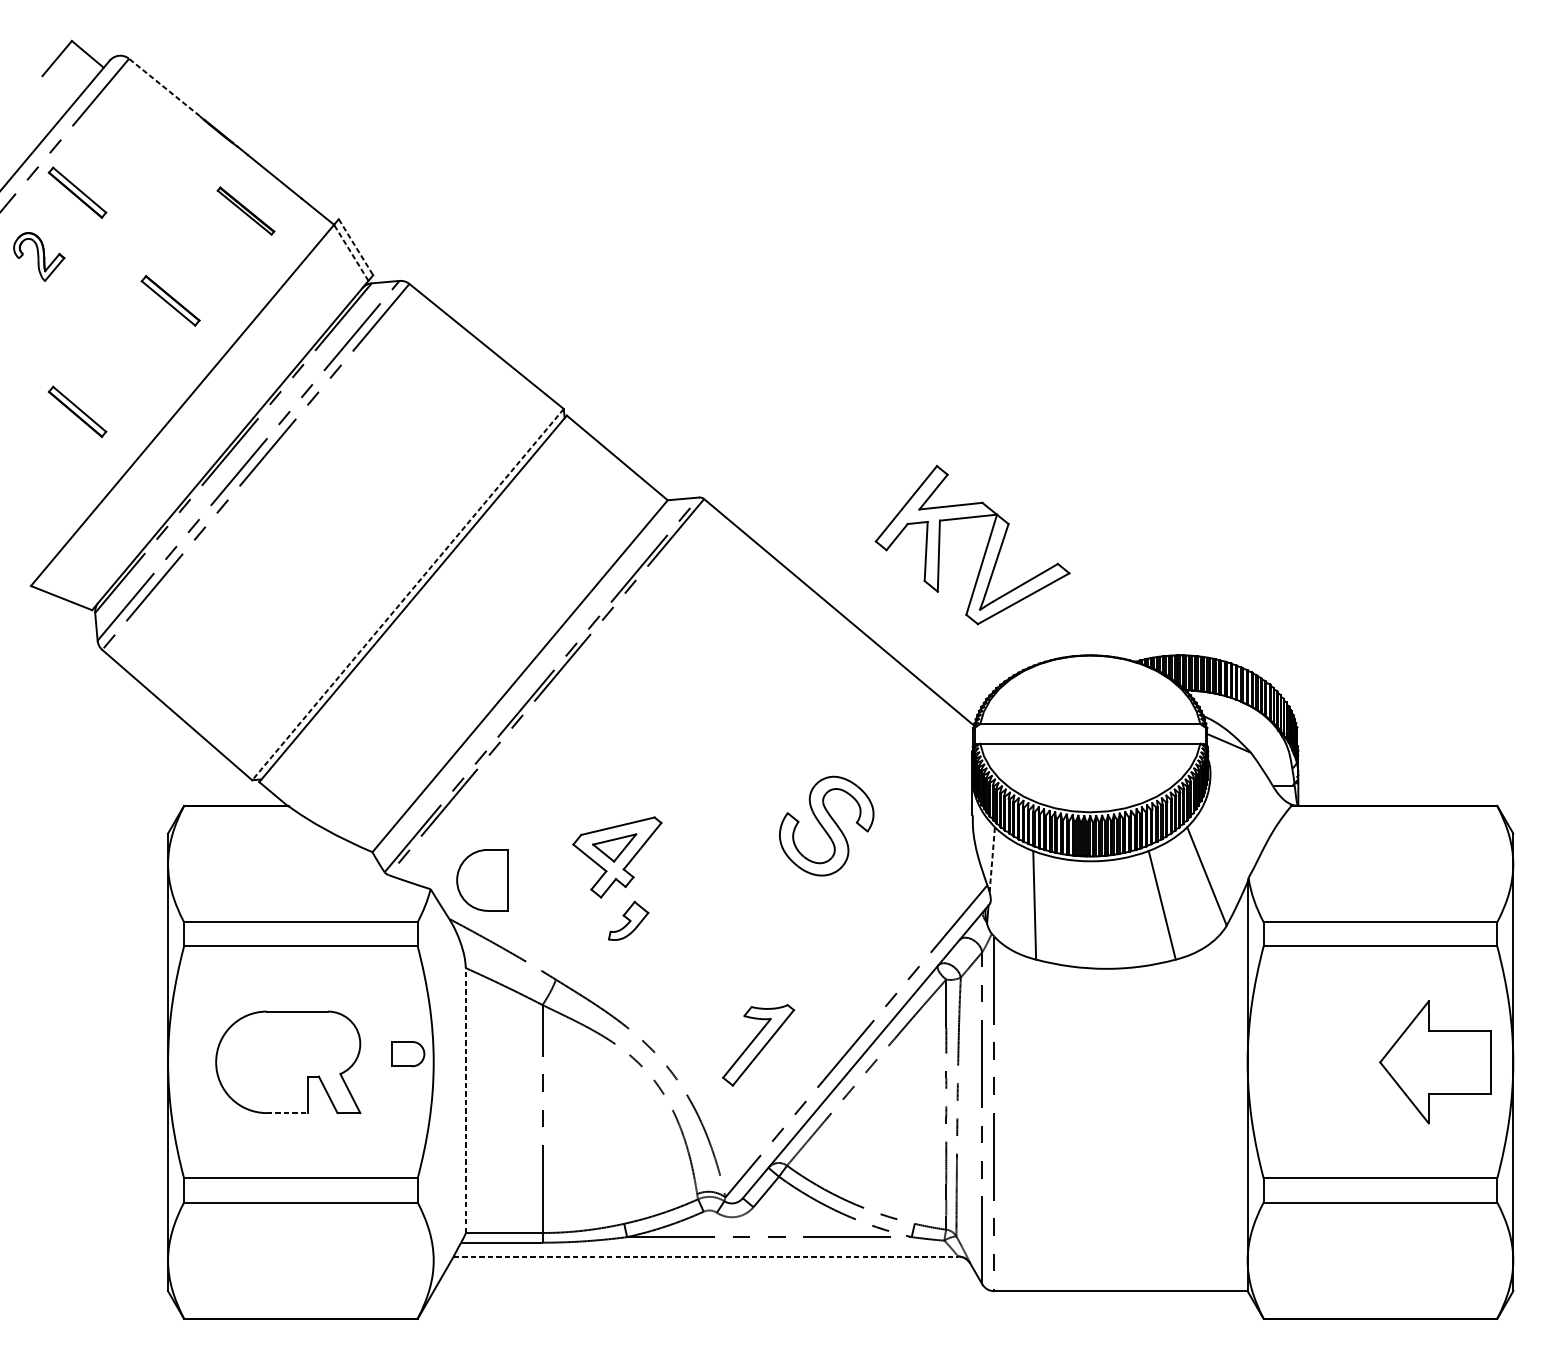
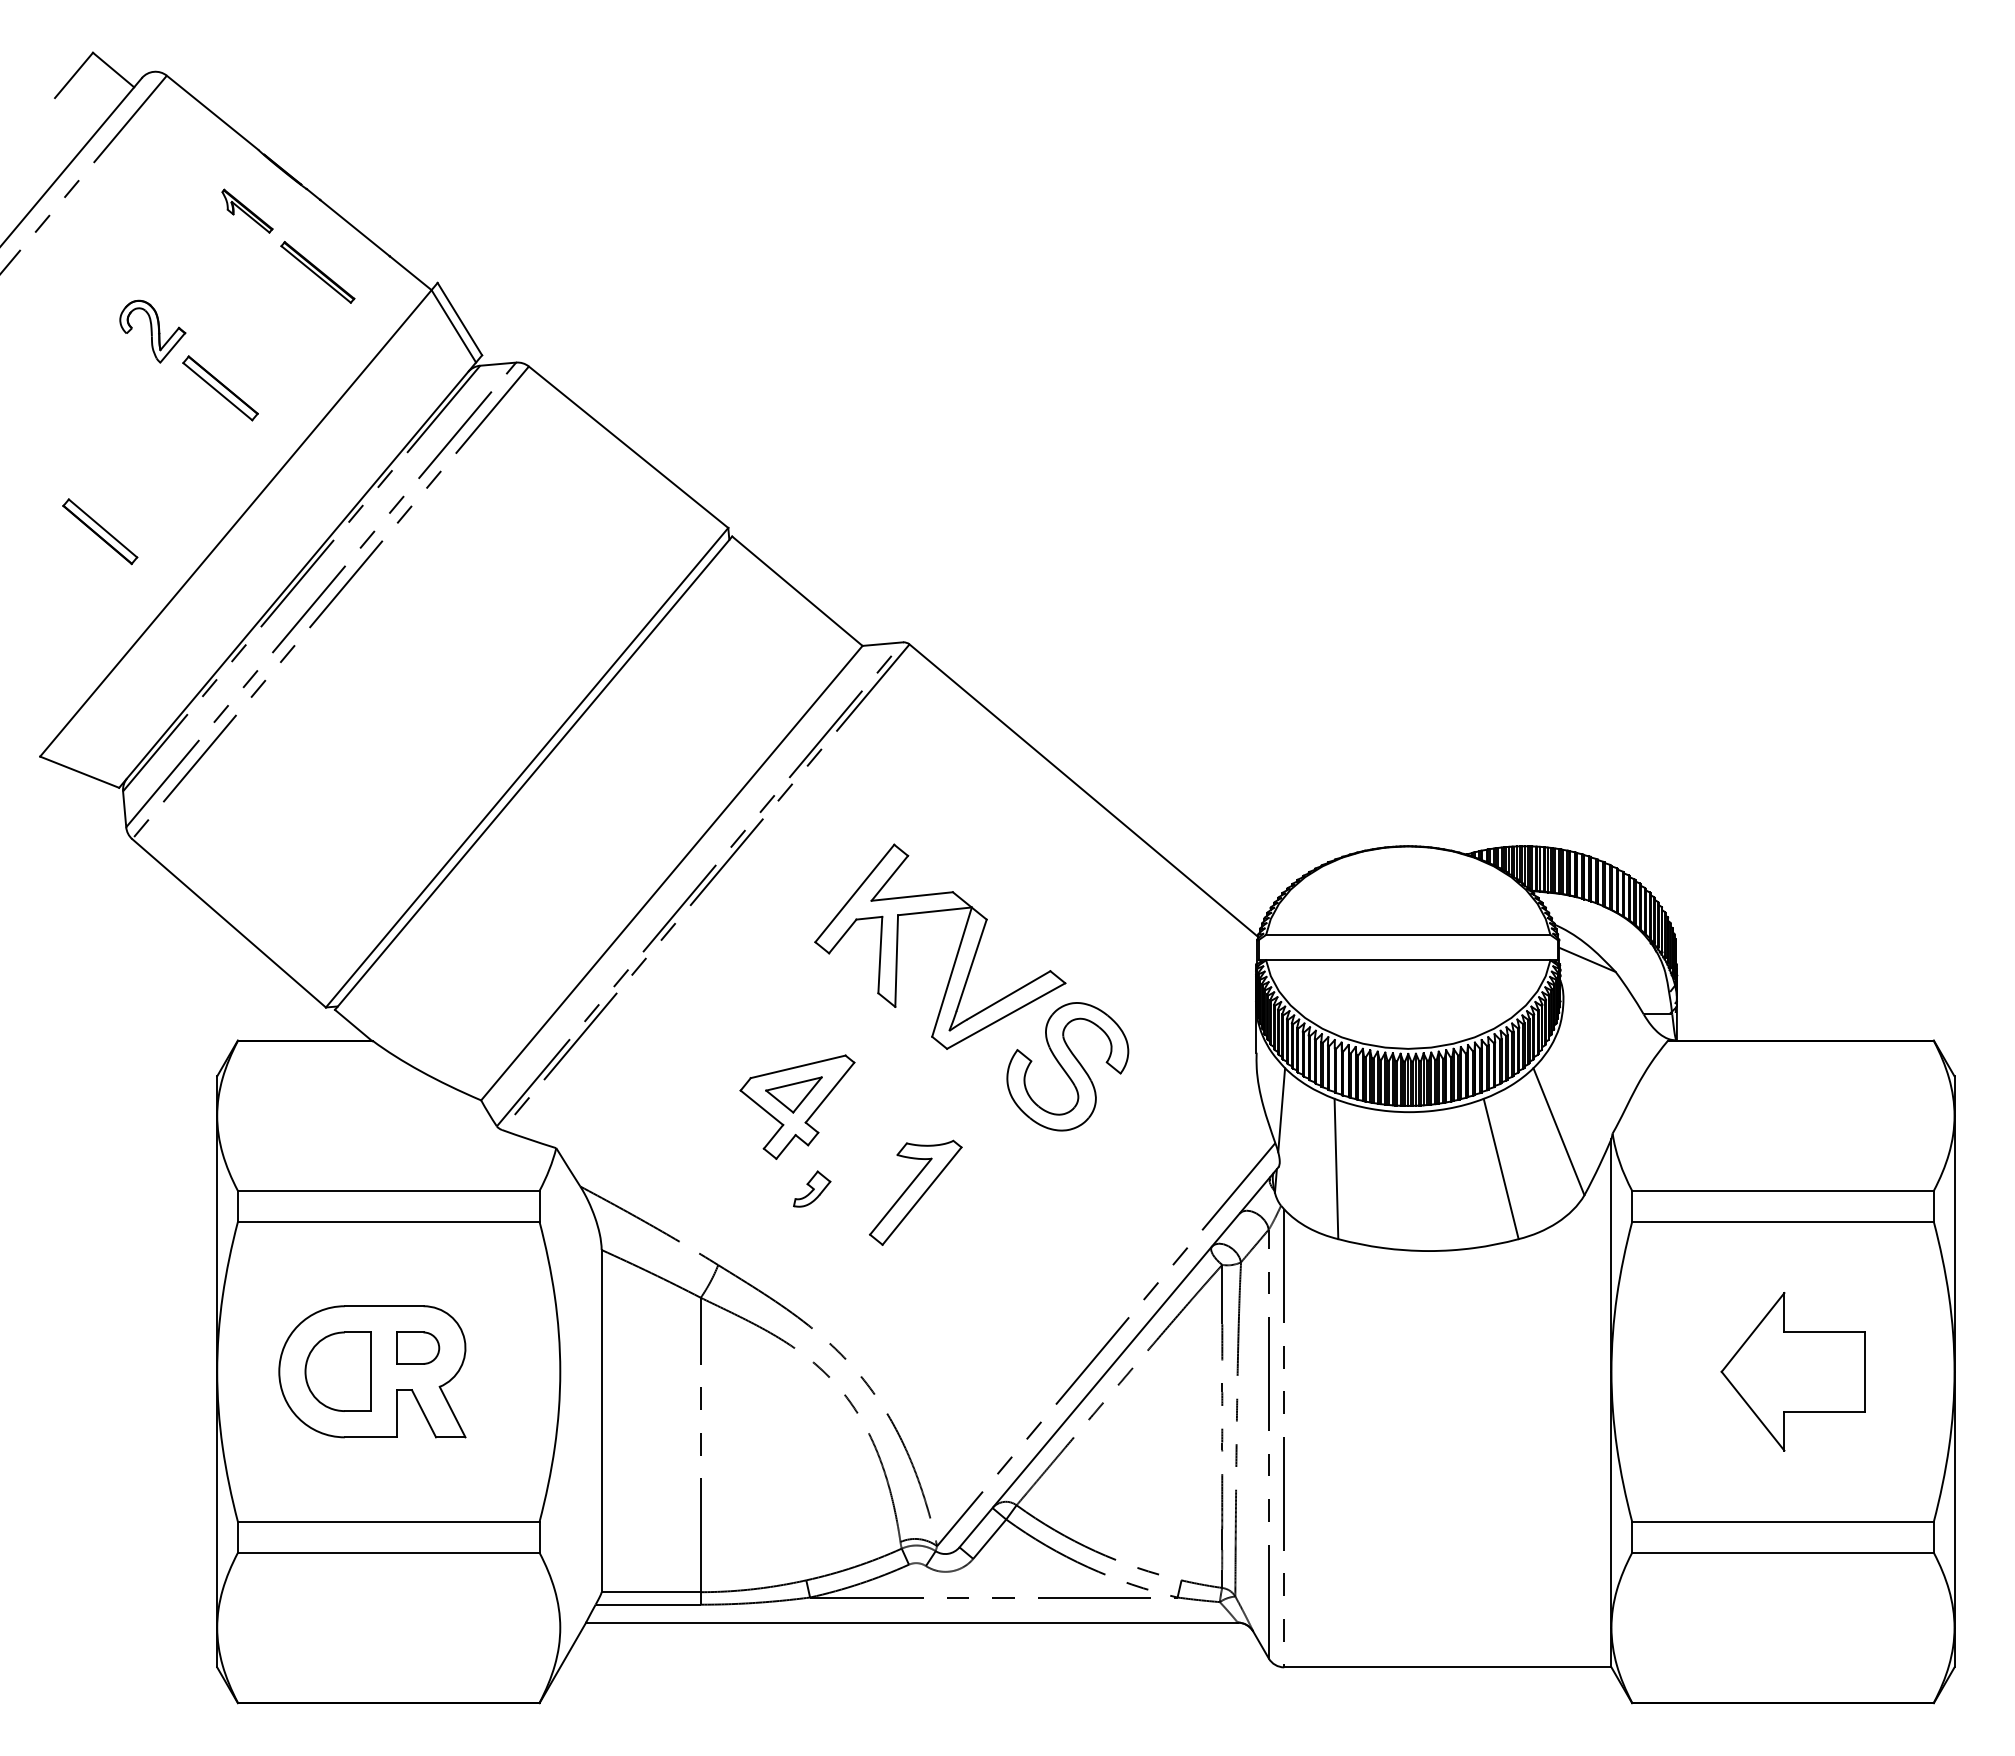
line: (164, 87) -> (212, 112), dashed -> solid
part: (191, 163) -> (247, 210), added
part: (77, 192) -> (100, 248), removed
line: (356, 247) -> (460, 319), dashed -> solid
line: (351, 252) -> (453, 326), dashed -> solid
part: (38, 256) -> (152, 331), moved
part: (985, 547) -> (957, 950), moved
line: (408, 594) -> (527, 767), dashed -> solid
line: (992, 859) -> (1281, 1109), dashed -> solid
part: (481, 880) -> (337, 1371), moved
part: (629, 920) -> (812, 1188), size x0.71
part: (758, 1045) -> (915, 1192), moved
part: (408, 1053) -> (418, 1347), moved
part: (1435, 1062) -> (1792, 1371), moved
line: (465, 1100) -> (601, 1420), dashed -> solid
line: (287, 1113) -> (371, 1437), dashed -> solid
line: (705, 1256) -> (911, 1622), dashed -> solid

